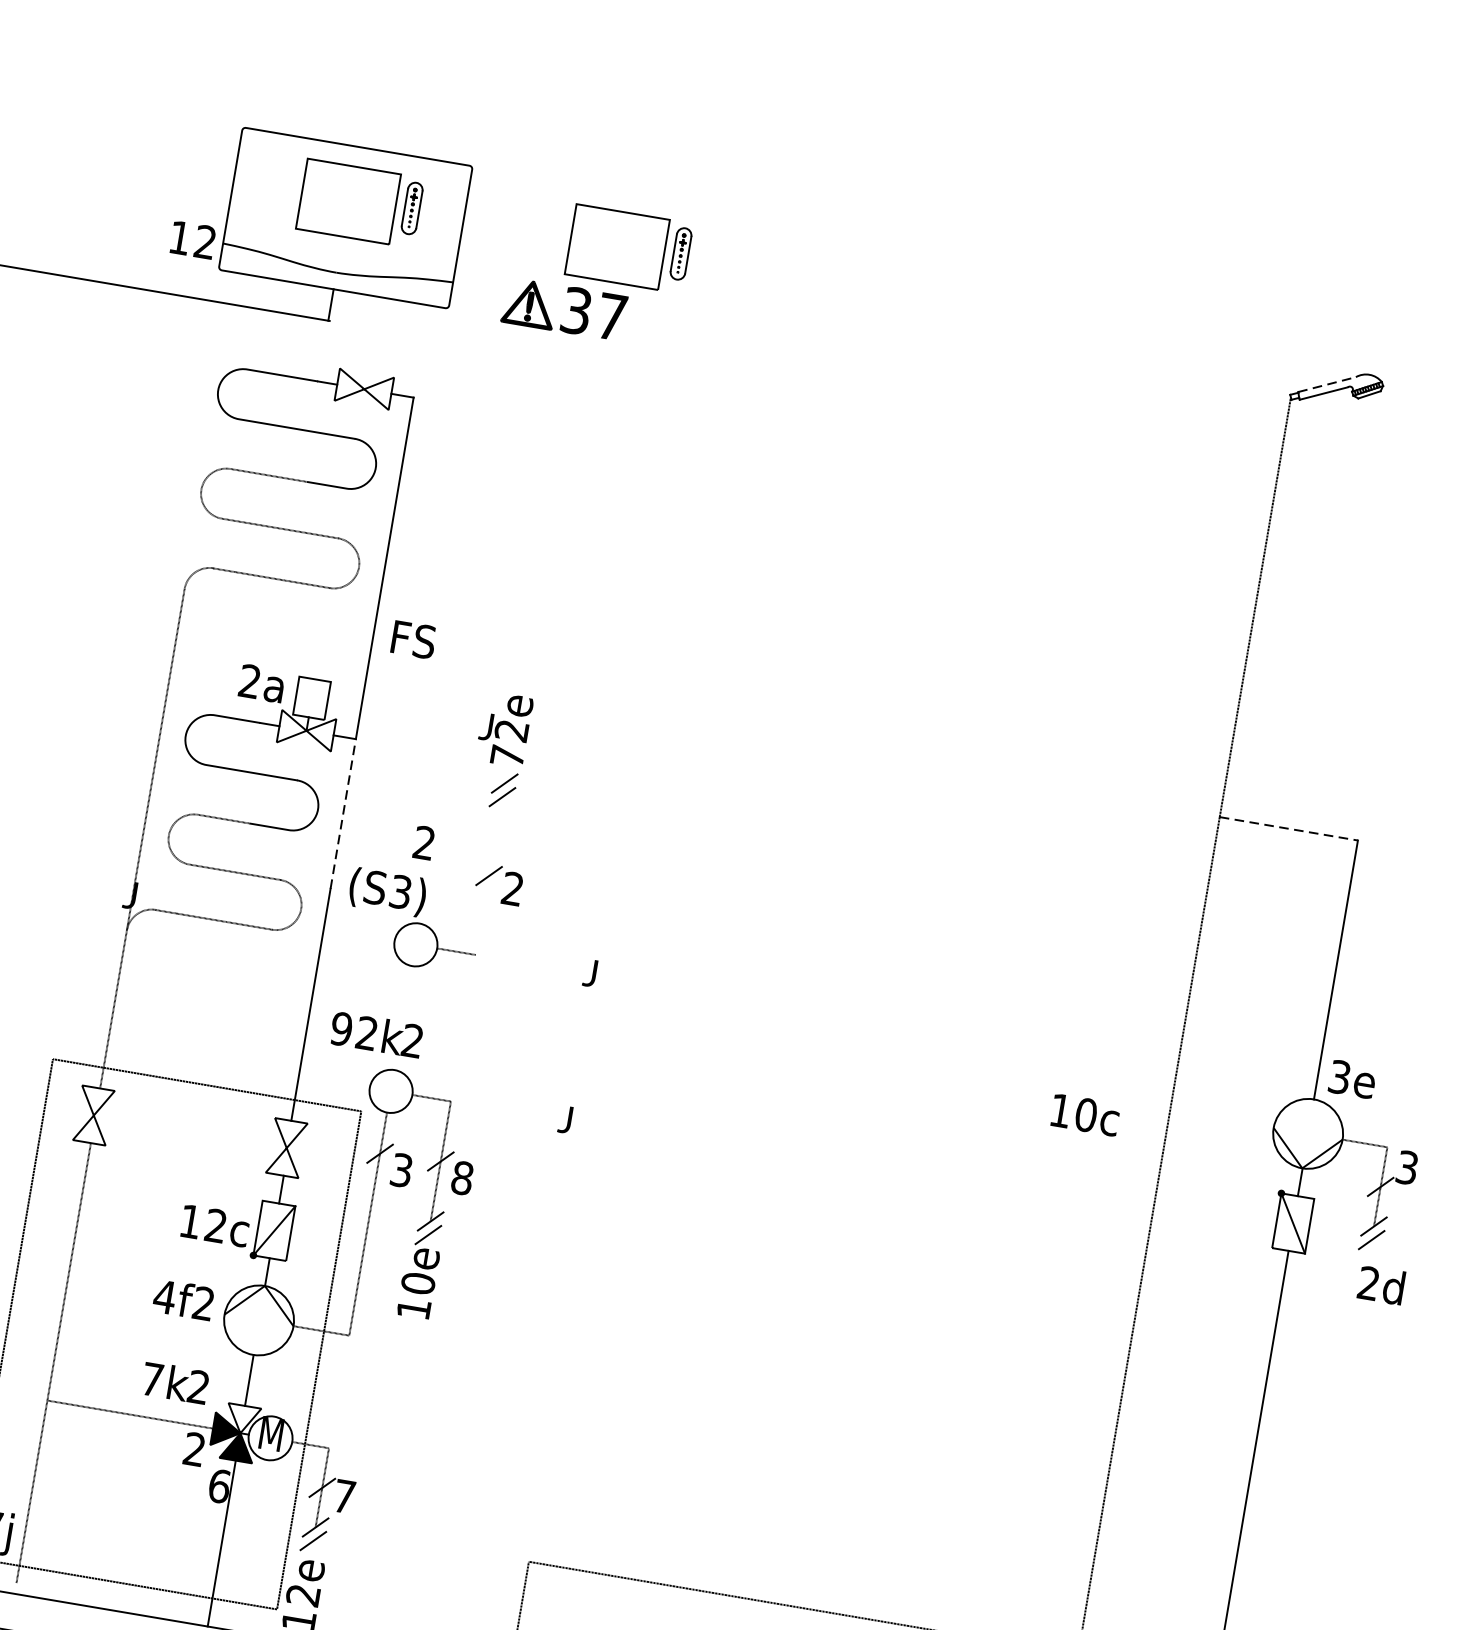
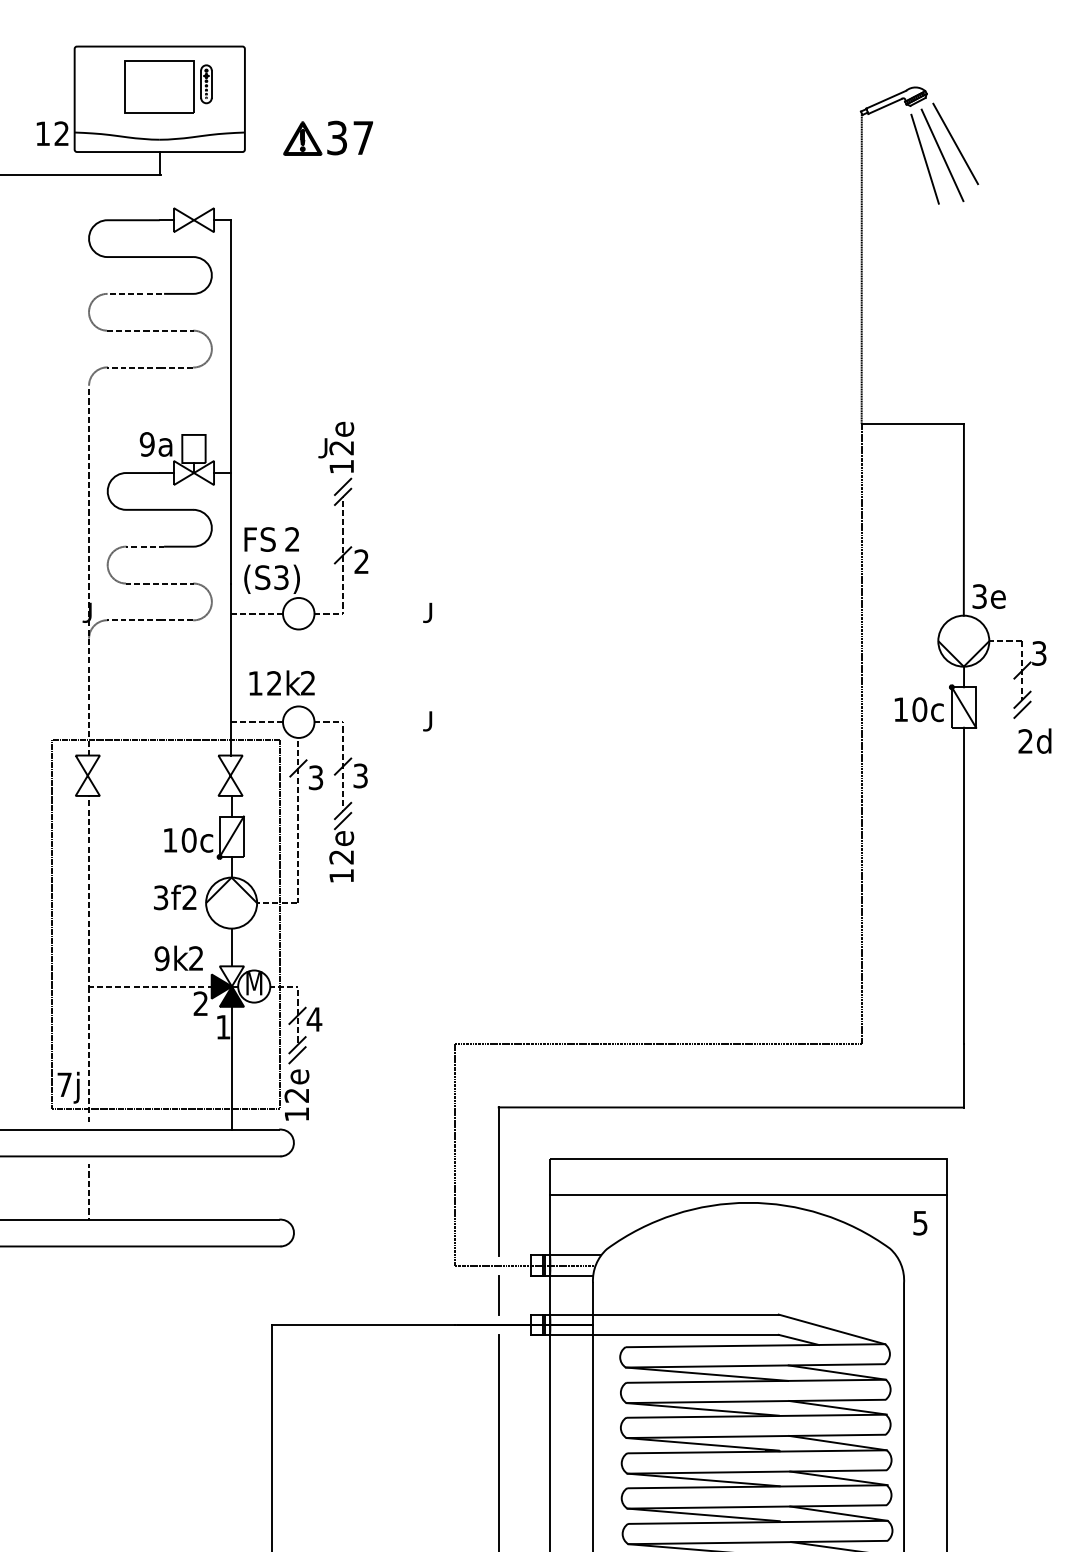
part: (629, 248) -> (367, 86), removed
line: (1327, 384) -> (886, 99), dashed -> solid
line: (1410, 459) -> (955, 143), added
line: (1365, 472) -> (924, 158), added
line: (1390, 472) -> (942, 155), added
text: (412, 639) -> (259, 539), moved
text: (248, 681) -> (146, 444), 2a -> 9a
text: (507, 755) -> (341, 466), 72e -> 12e
line: (342, 815) -> (230, 529), dashed -> solid
line: (1289, 829) -> (913, 424), dashed -> solid
line: (489, 875) -> (343, 554), added
line: (358, 934) -> (256, 613), added
text: (341, 1029) -> (255, 683), 92k -> 12k
line: (333, 1082) -> (256, 722), added
text: (1084, 1114) -> (918, 709), moved
text: (462, 1177) -> (360, 775), 8 -> 3
text: (215, 1225) -> (188, 840), 12c -> 10c
text: (418, 1282) -> (341, 856), 10e -> 12e
text: (164, 1296) -> (160, 897), 4f -> 3f
text: (151, 1379) -> (161, 958), 7k -> 9k
text: (219, 1485) -> (223, 1026), 6 -> 1
text: (344, 1496) -> (314, 1019), 7 -> 4

